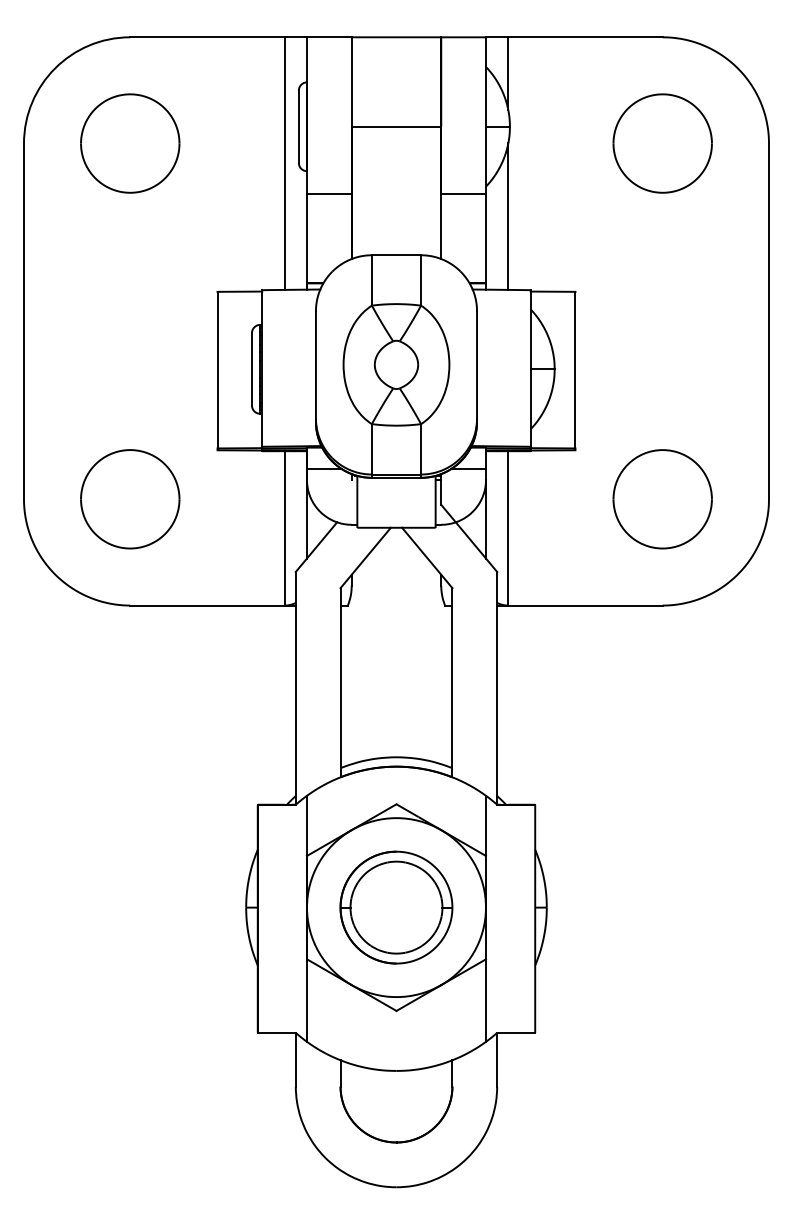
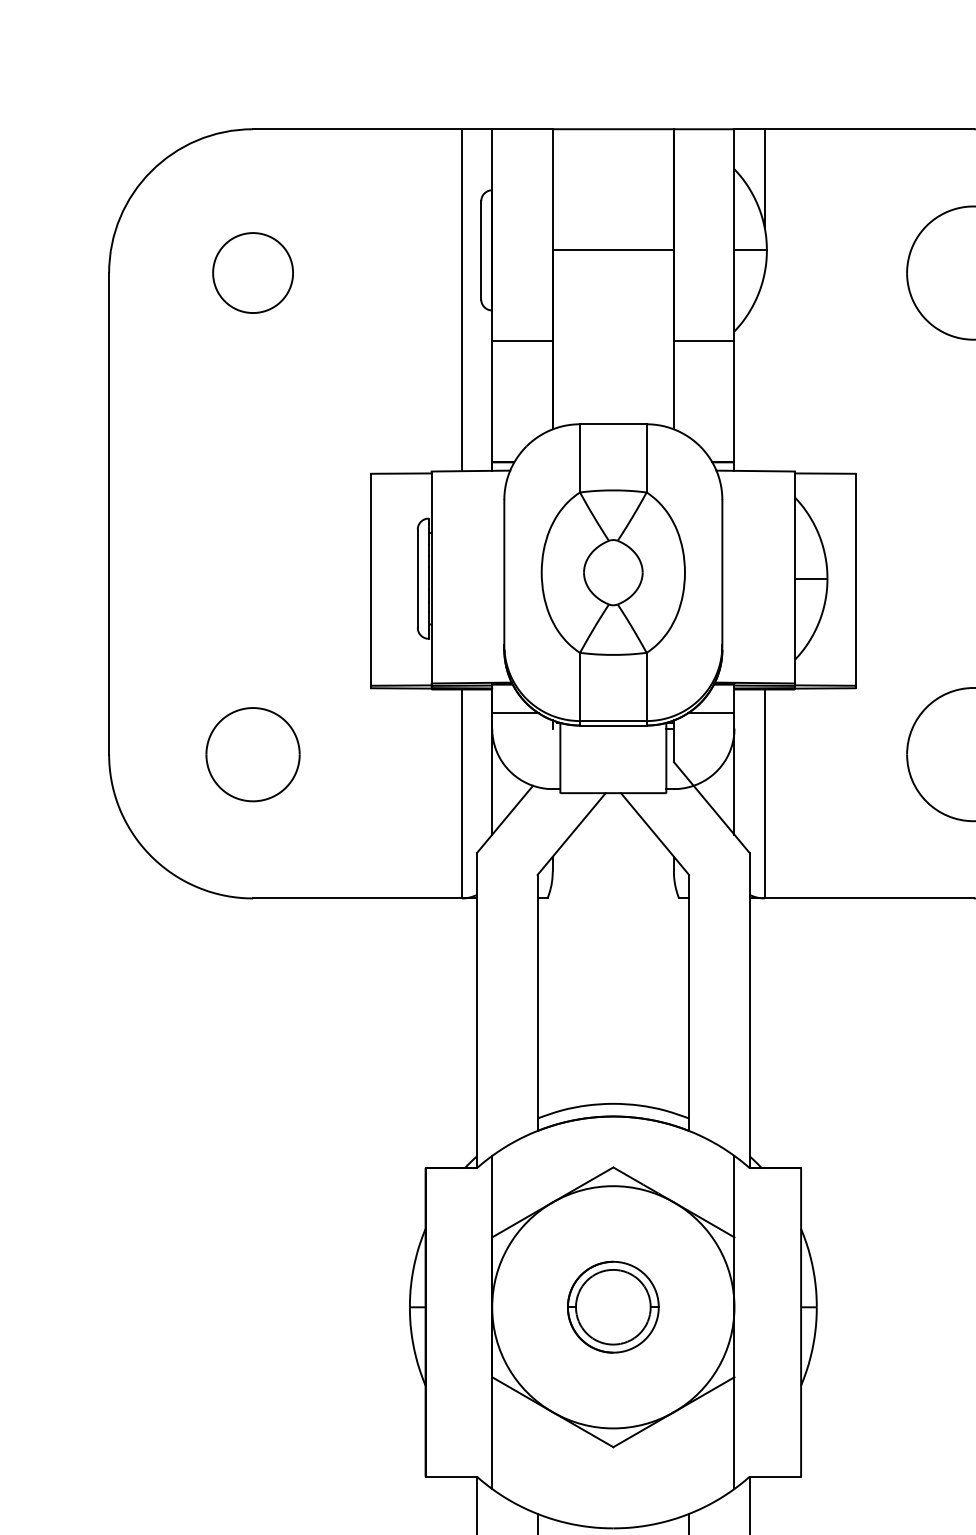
part: (130, 143) -> (253, 272), size x0.6
line: (508, 216) -> (764, 371), removed
part: (130, 499) -> (253, 754), size x0.7
part: (396, 907) -> (613, 1307), size x0.6

